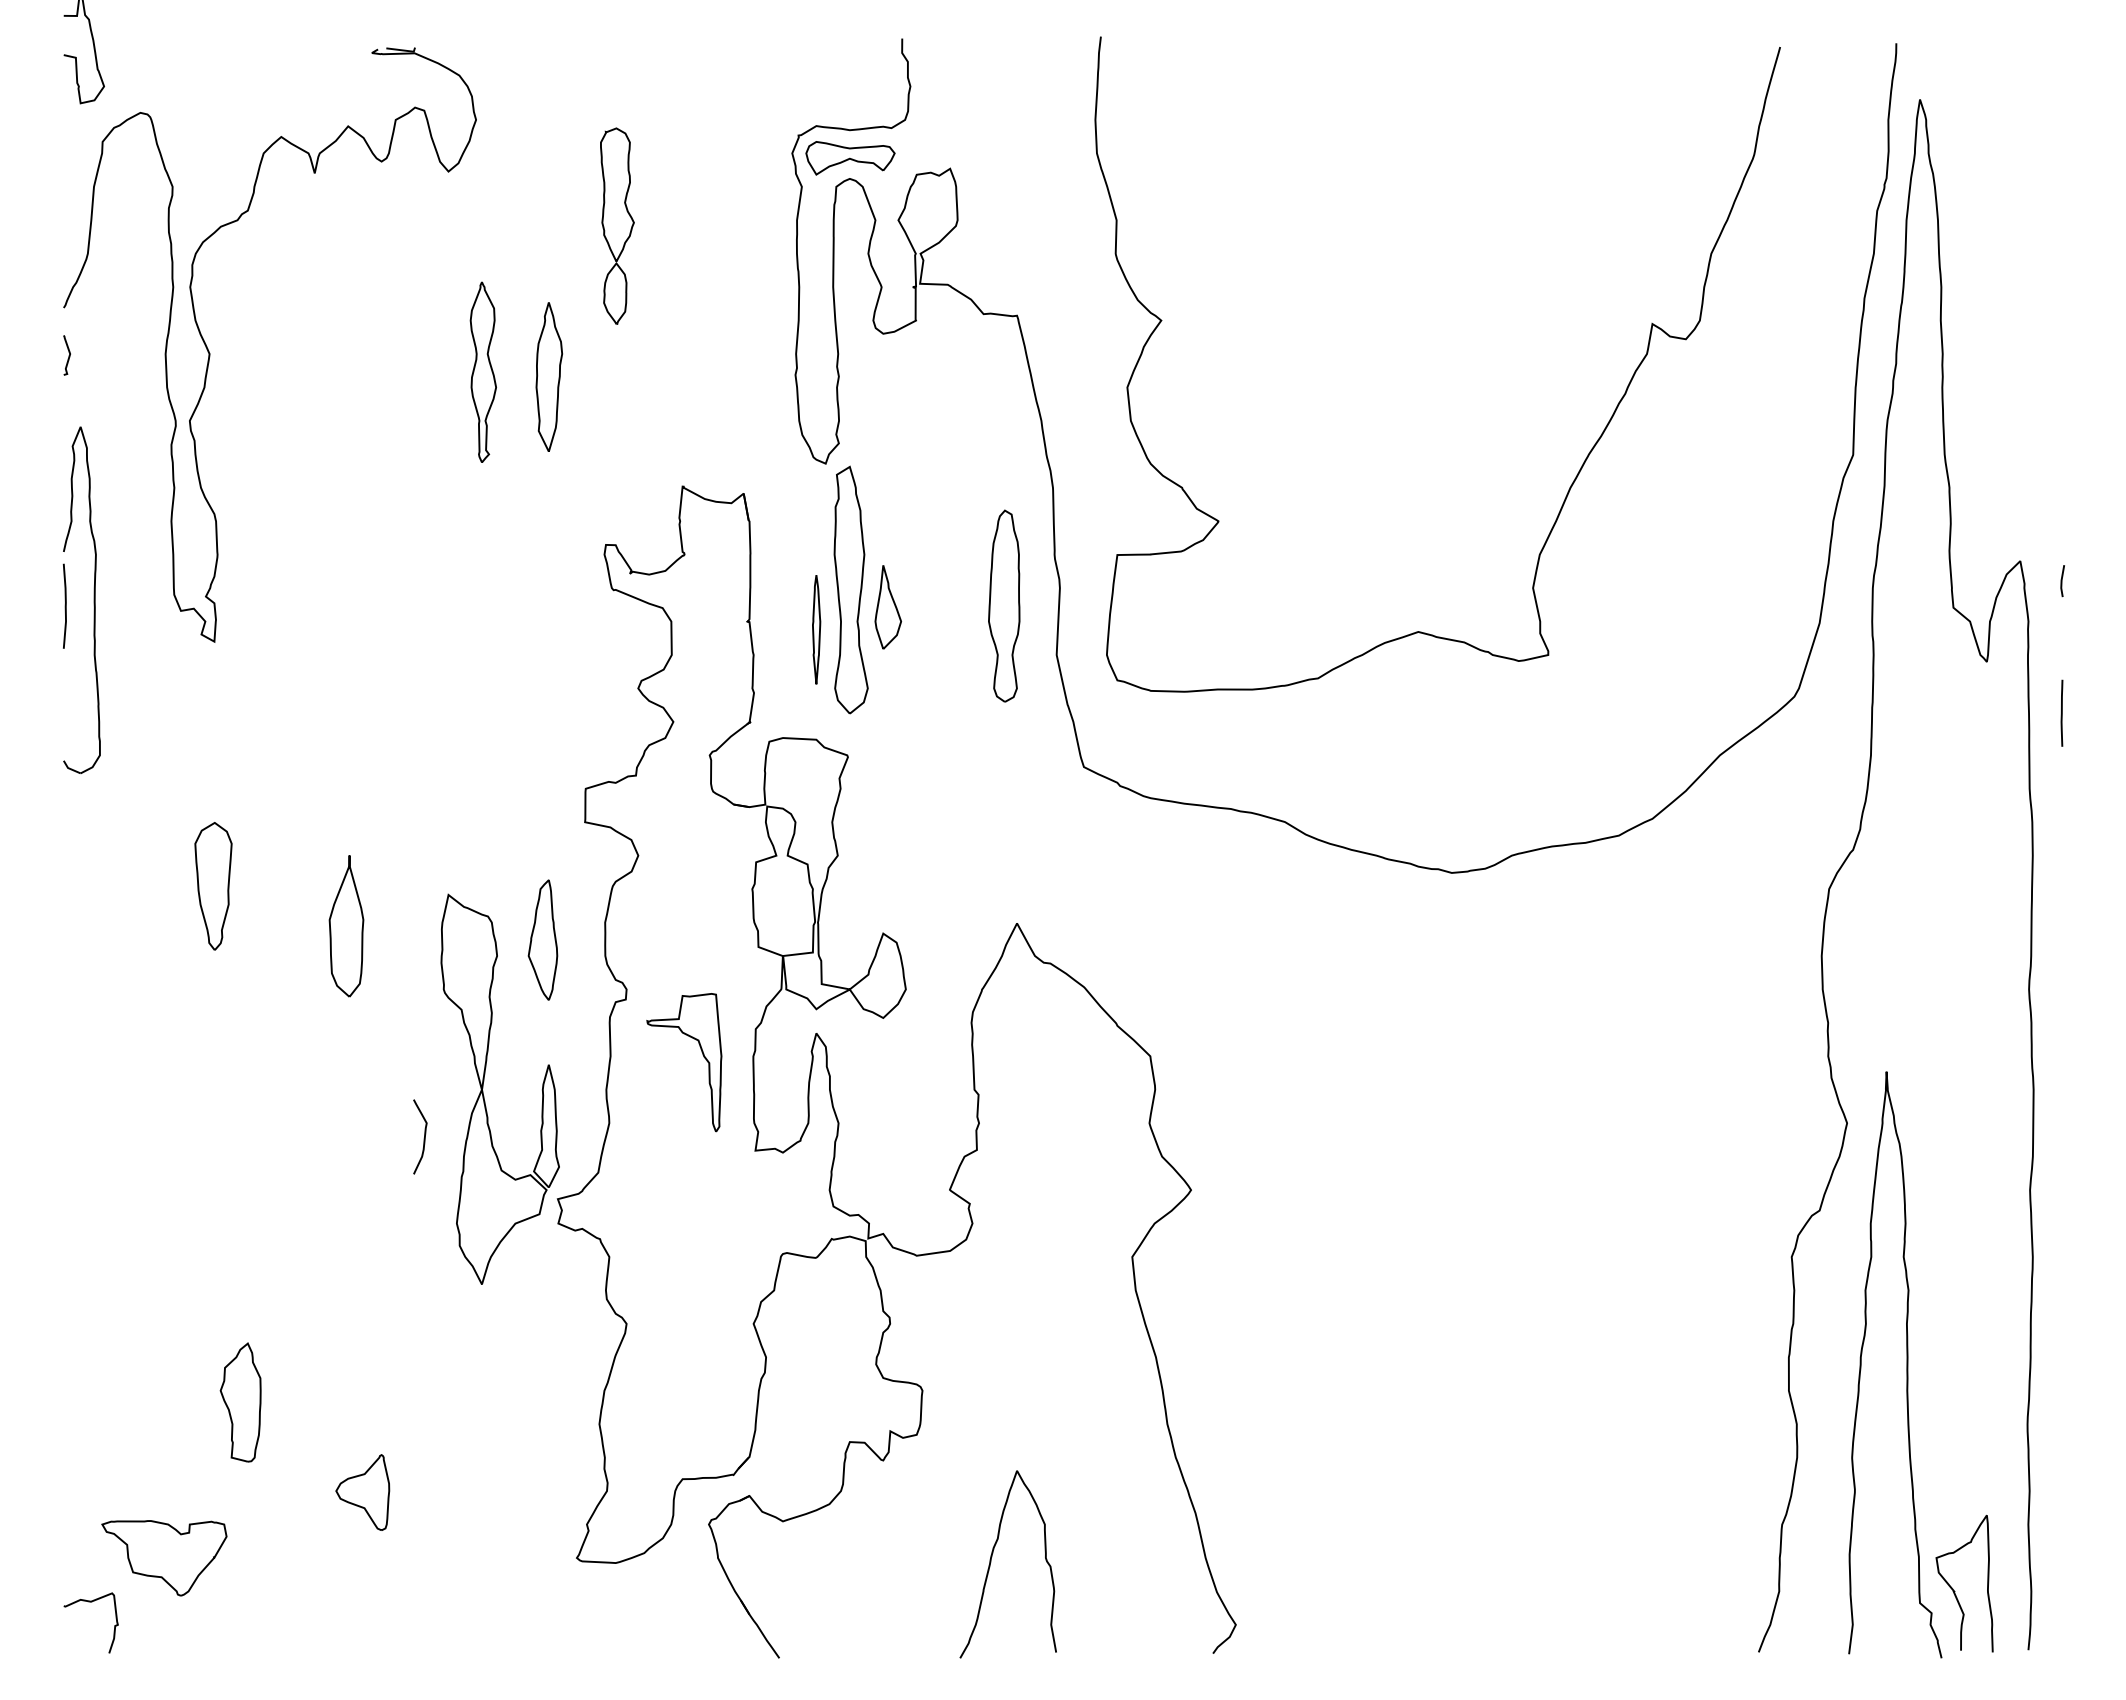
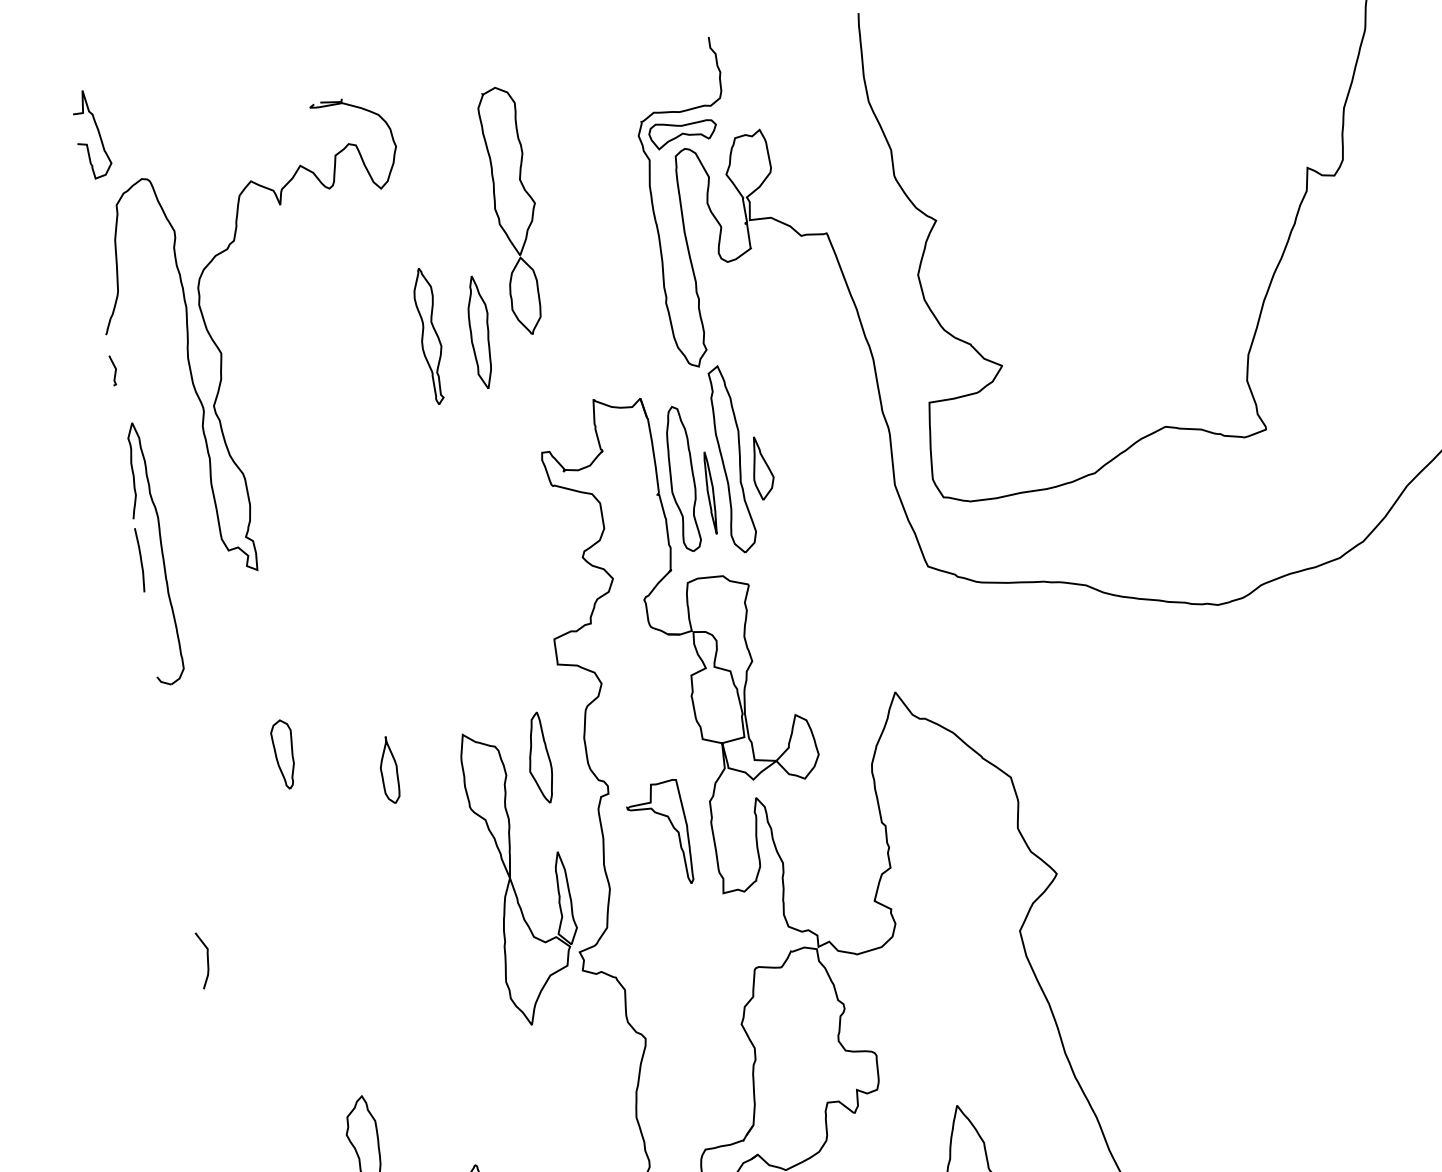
part: (617, 226) -> (514, 211), size x1.67
part: (1004, 605) -> (682, 478), moved
part: (213, 885) -> (284, 754), size x0.71
part: (345, 926) -> (388, 770), size x0.62
curve: (423, 1138) -> (207, 961), moved

